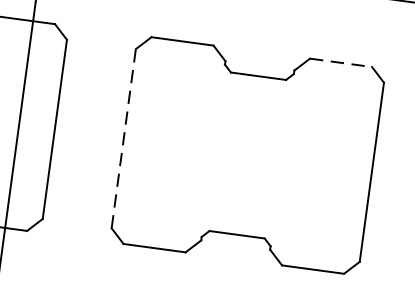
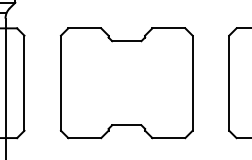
line: (342, 63) -> (169, 28), dashed -> solid
line: (124, 139) -> (61, 83), dashed -> solid

